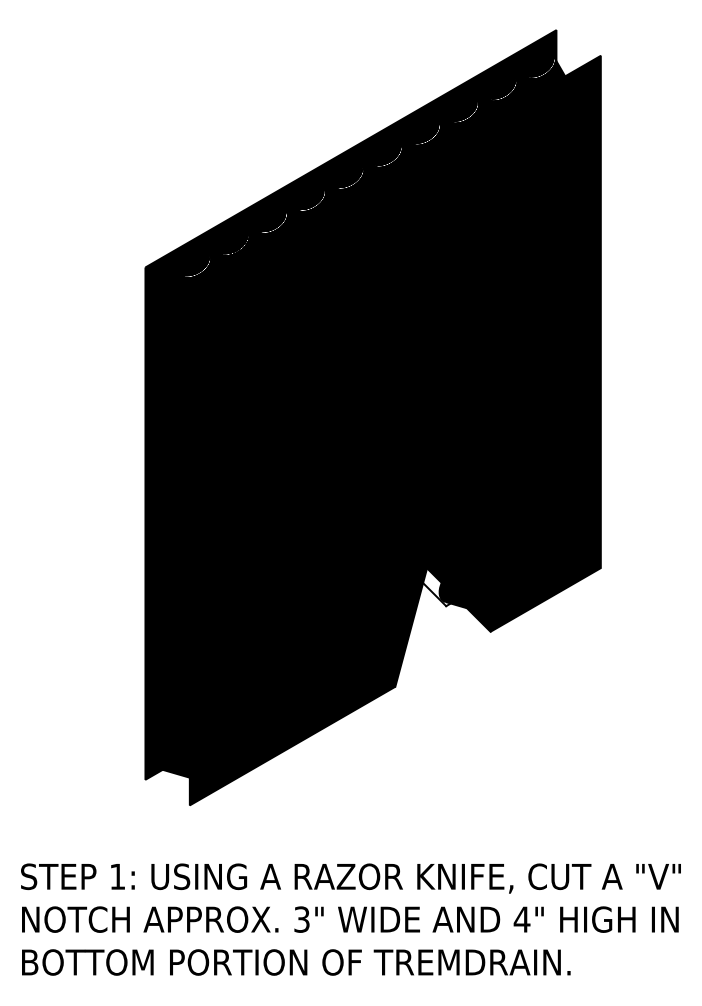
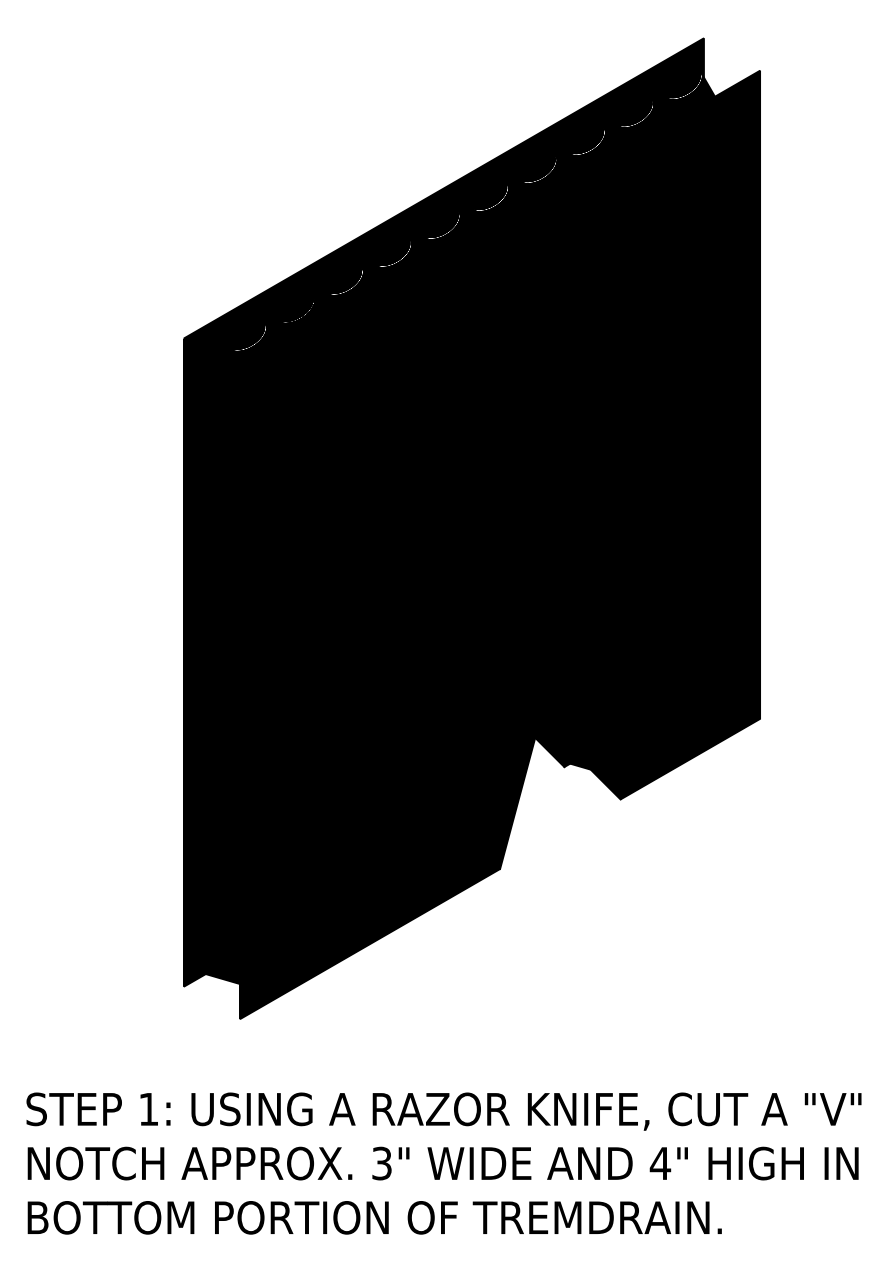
fill: (436, 587) -> (552, 743), added

